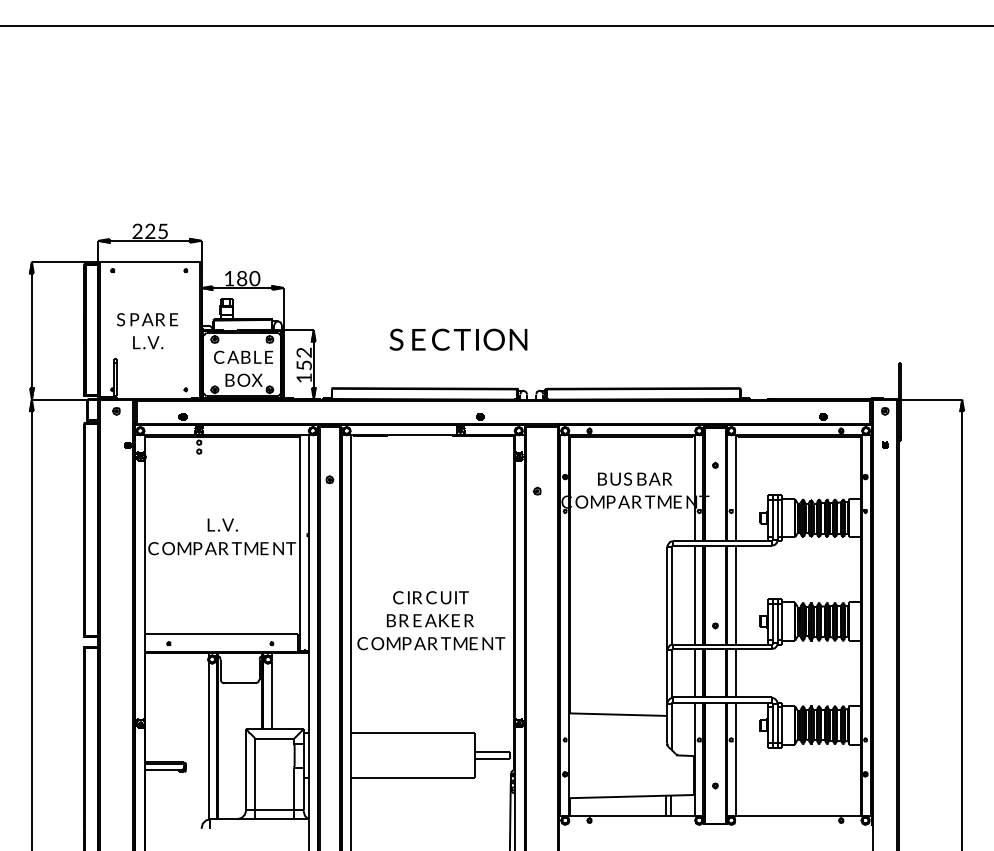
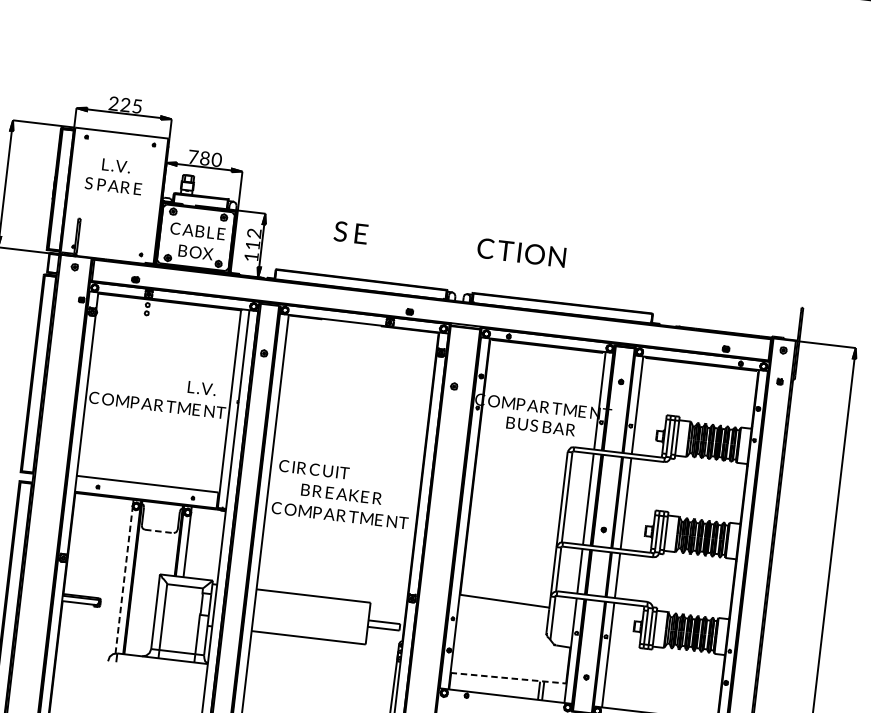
text: (229, 278) -> (193, 157), 1 -> 7
text: (479, 339) -> (521, 252), moved
text: (148, 342) -> (116, 165), moved
text: (303, 365) -> (252, 245), 5 -> 1
text: (635, 478) -> (541, 425), moved
text: (222, 524) -> (201, 387), moved
text: (430, 597) -> (313, 469), moved
line: (240, 683) -> (159, 531), solid -> dashed
line: (208, 740) -> (124, 580), solid -> dashed
line: (631, 796) -> (507, 678), solid -> dashed

